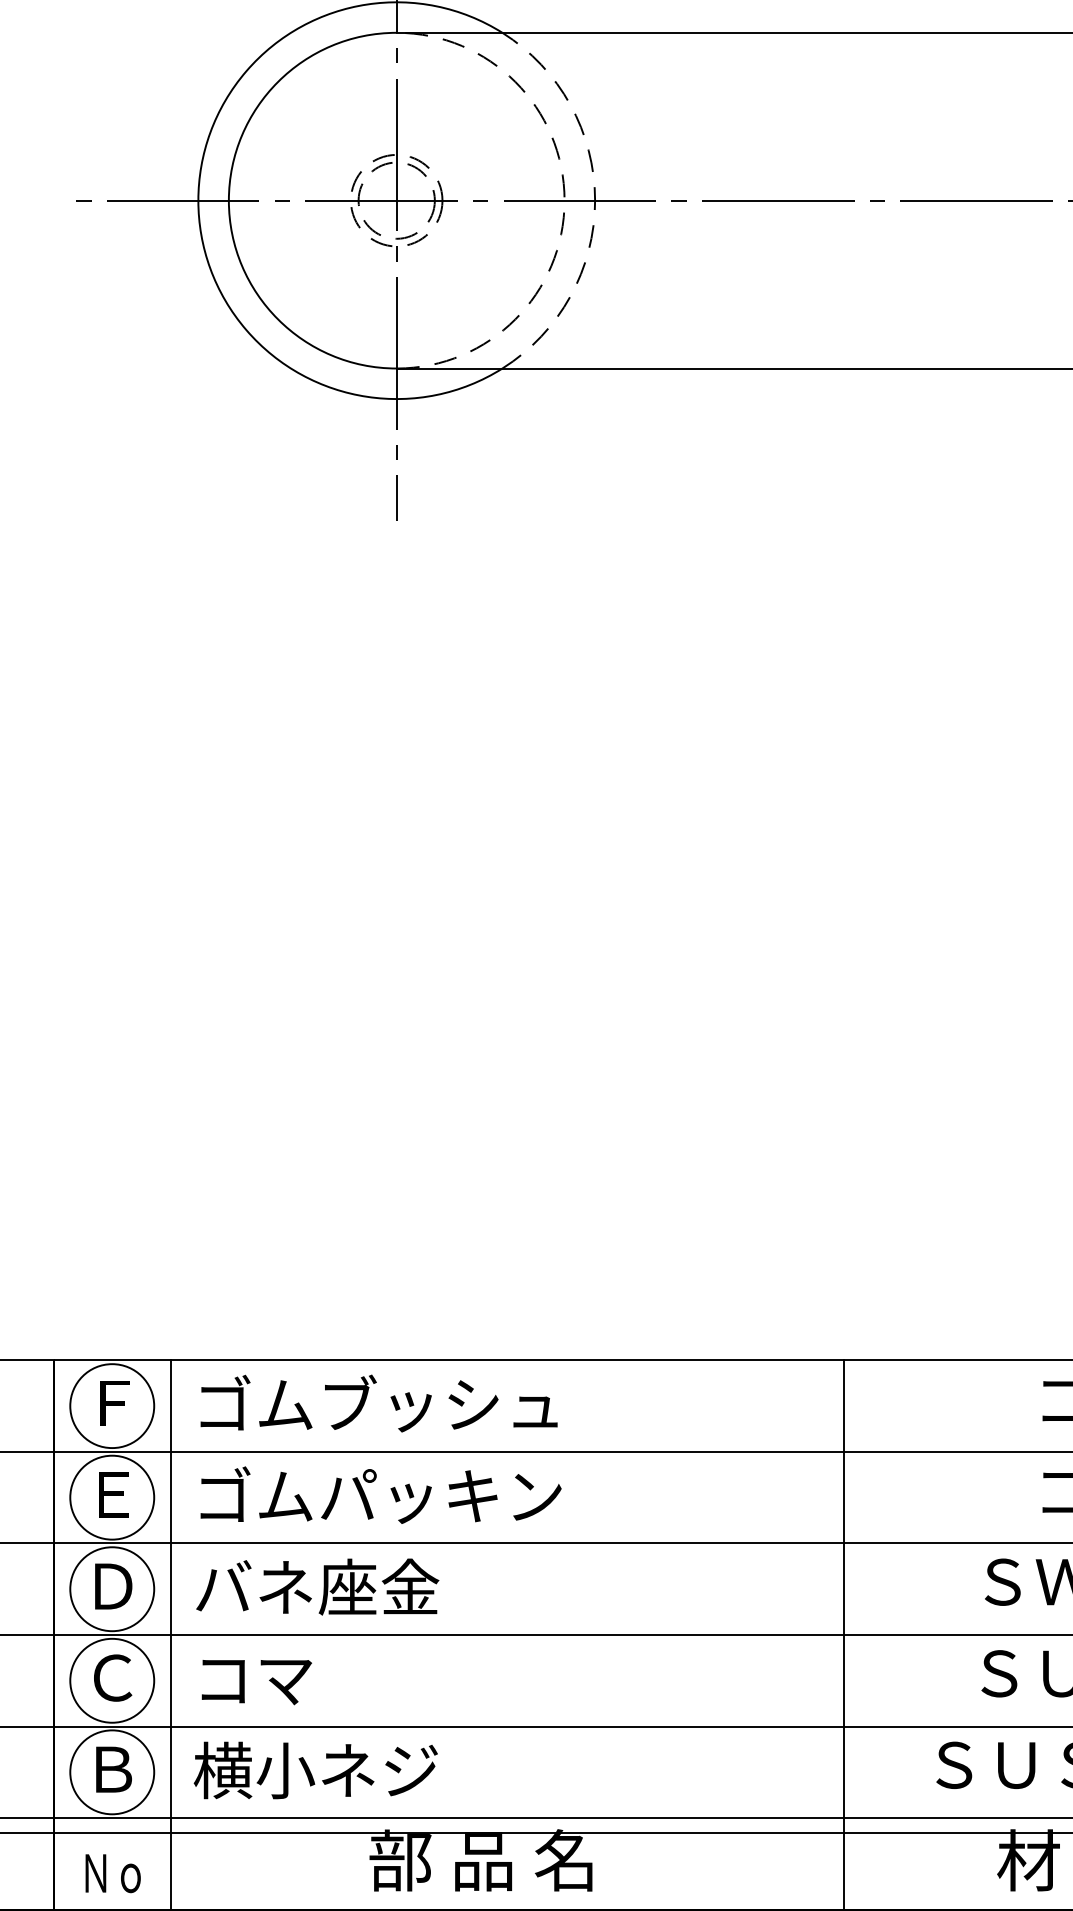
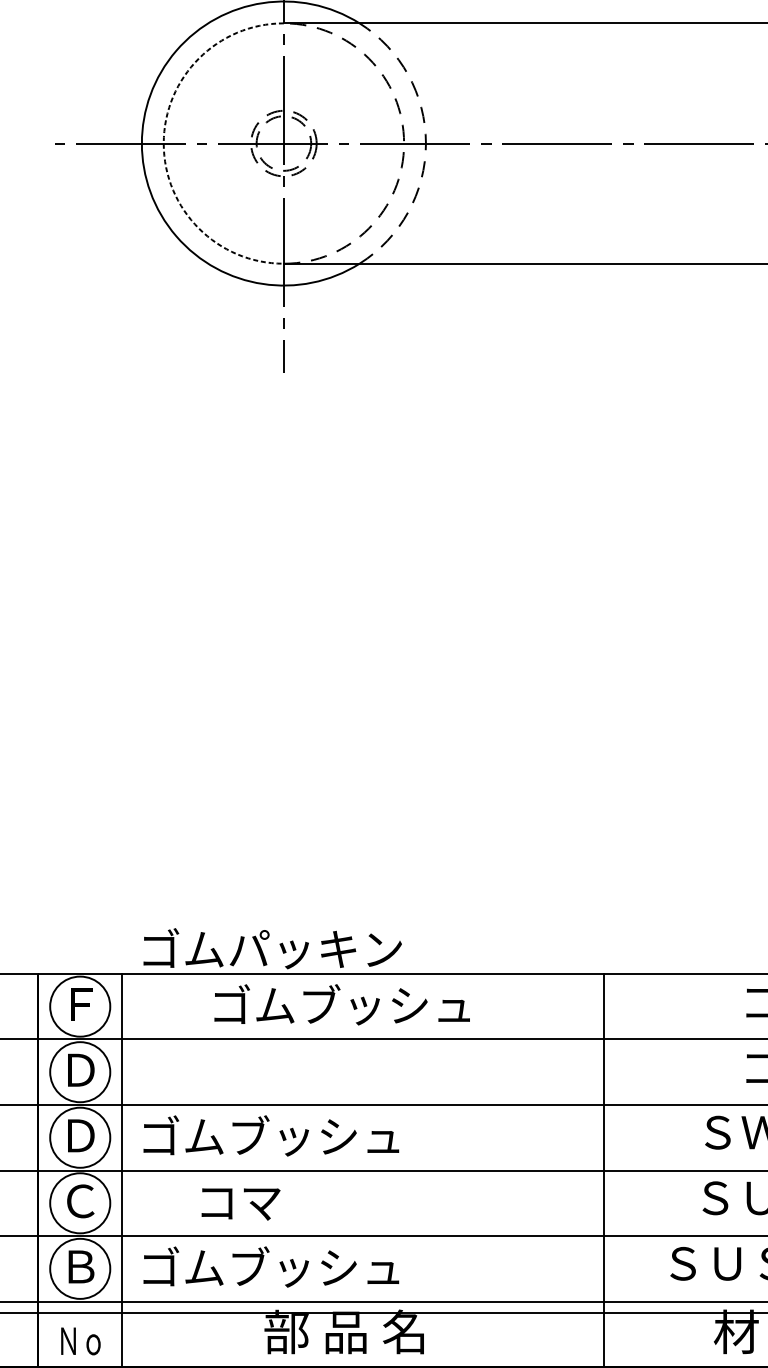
arc: (228, 200) -> (163, 143), solid -> dashed
text: (378, 1403) -> (341, 1004), moved
text: (113, 1494) -> (81, 1069), Ｅ -> Ｄ
text: (380, 1494) -> (272, 948), moved
text: (376, 1586) -> (269, 1135), バネ座金 -> ゴムブッシュ
text: (256, 1682) -> (240, 1204), moved
text: (375, 1770) -> (268, 1267), 横小ネジ -> ゴムブッシュ

